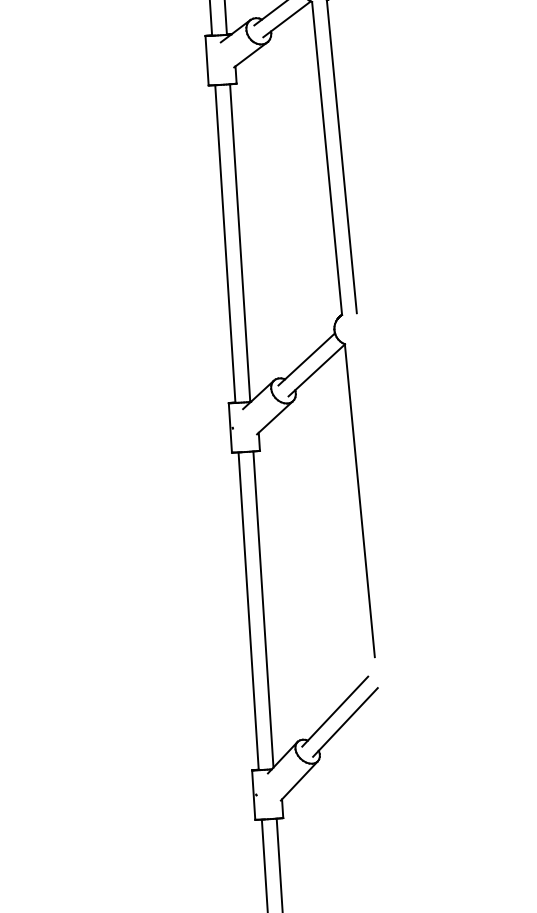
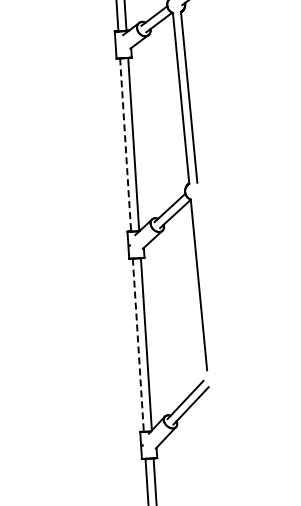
line: (225, 244) -> (125, 145), solid -> dashed
line: (248, 611) -> (138, 345), solid -> dashed

